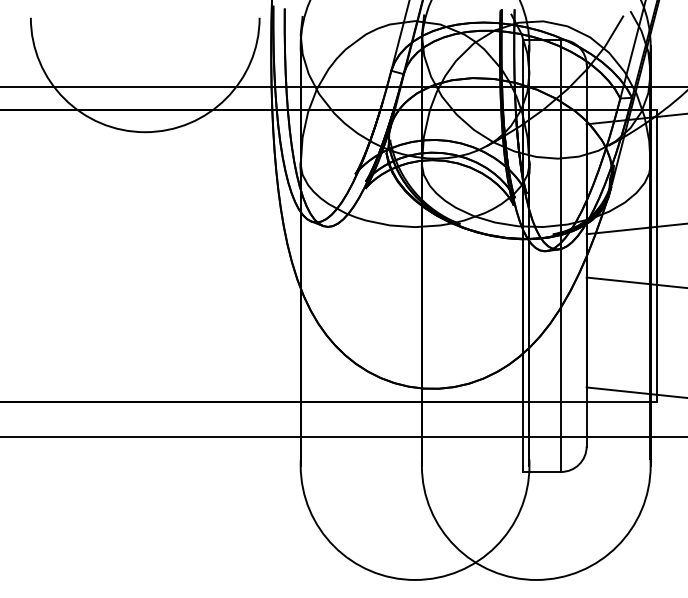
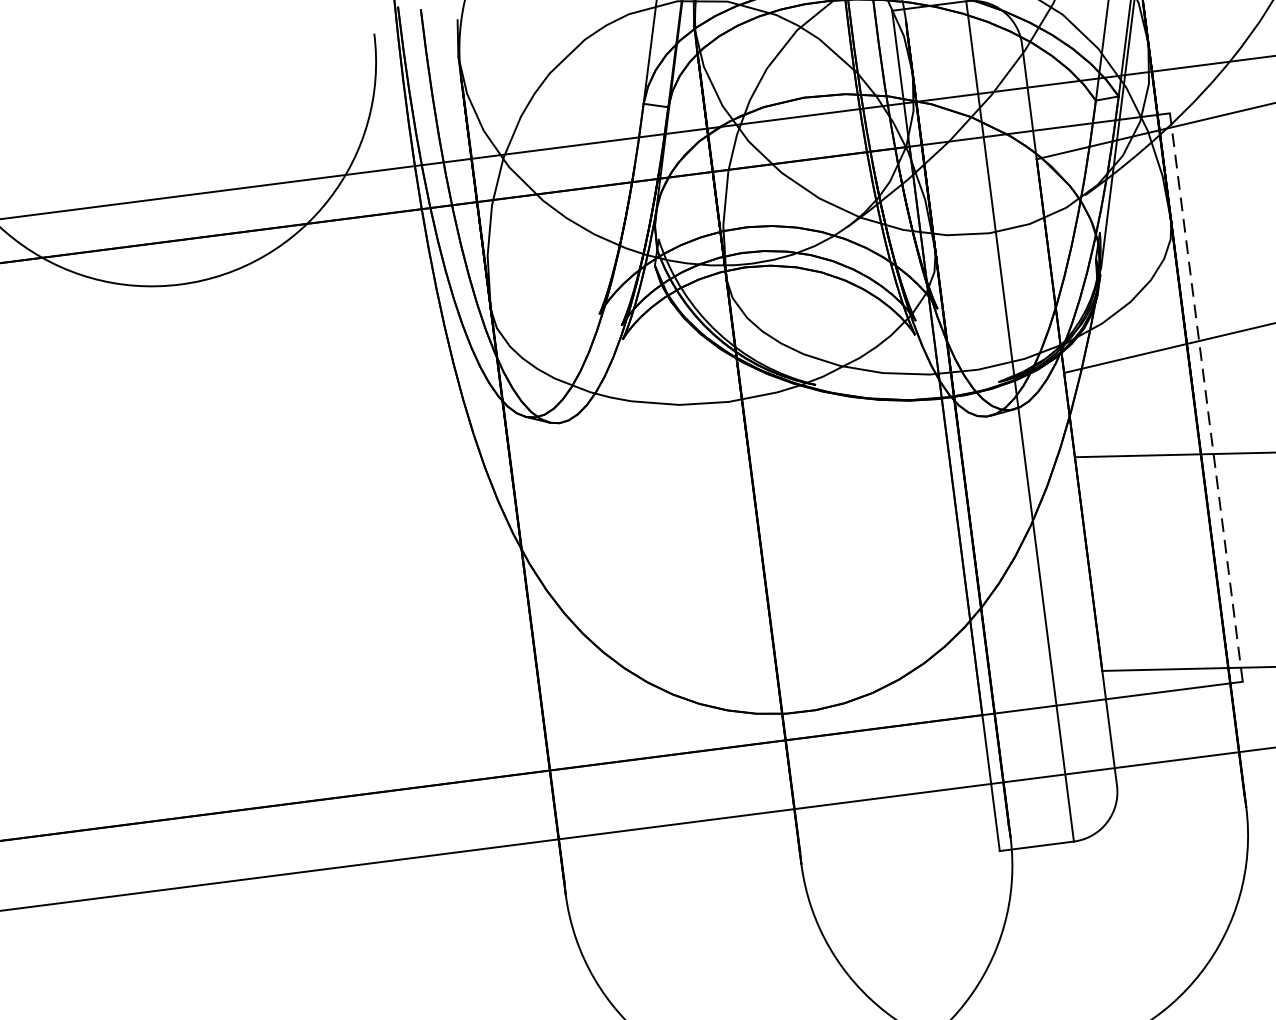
line: (657, 255) -> (1207, 396), solid -> dashed

